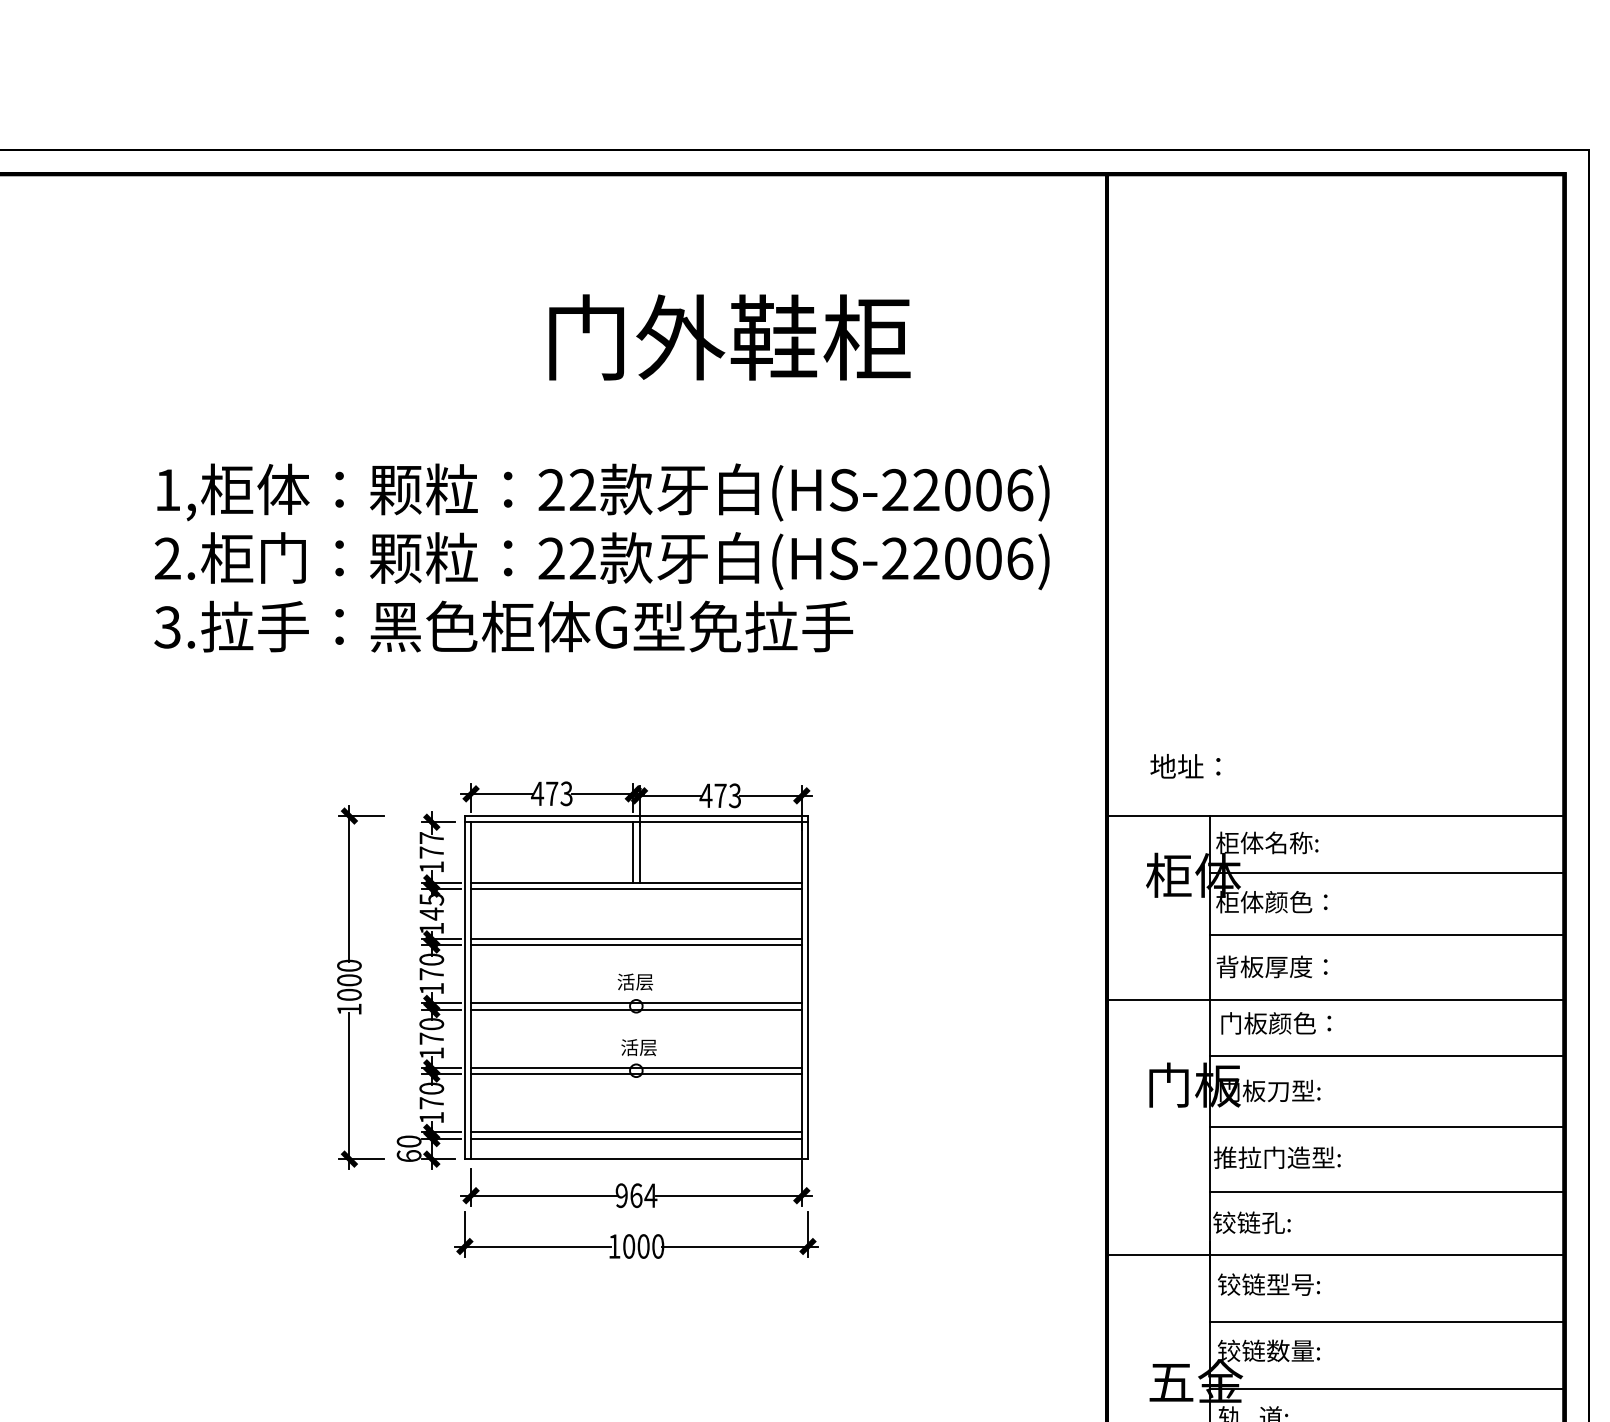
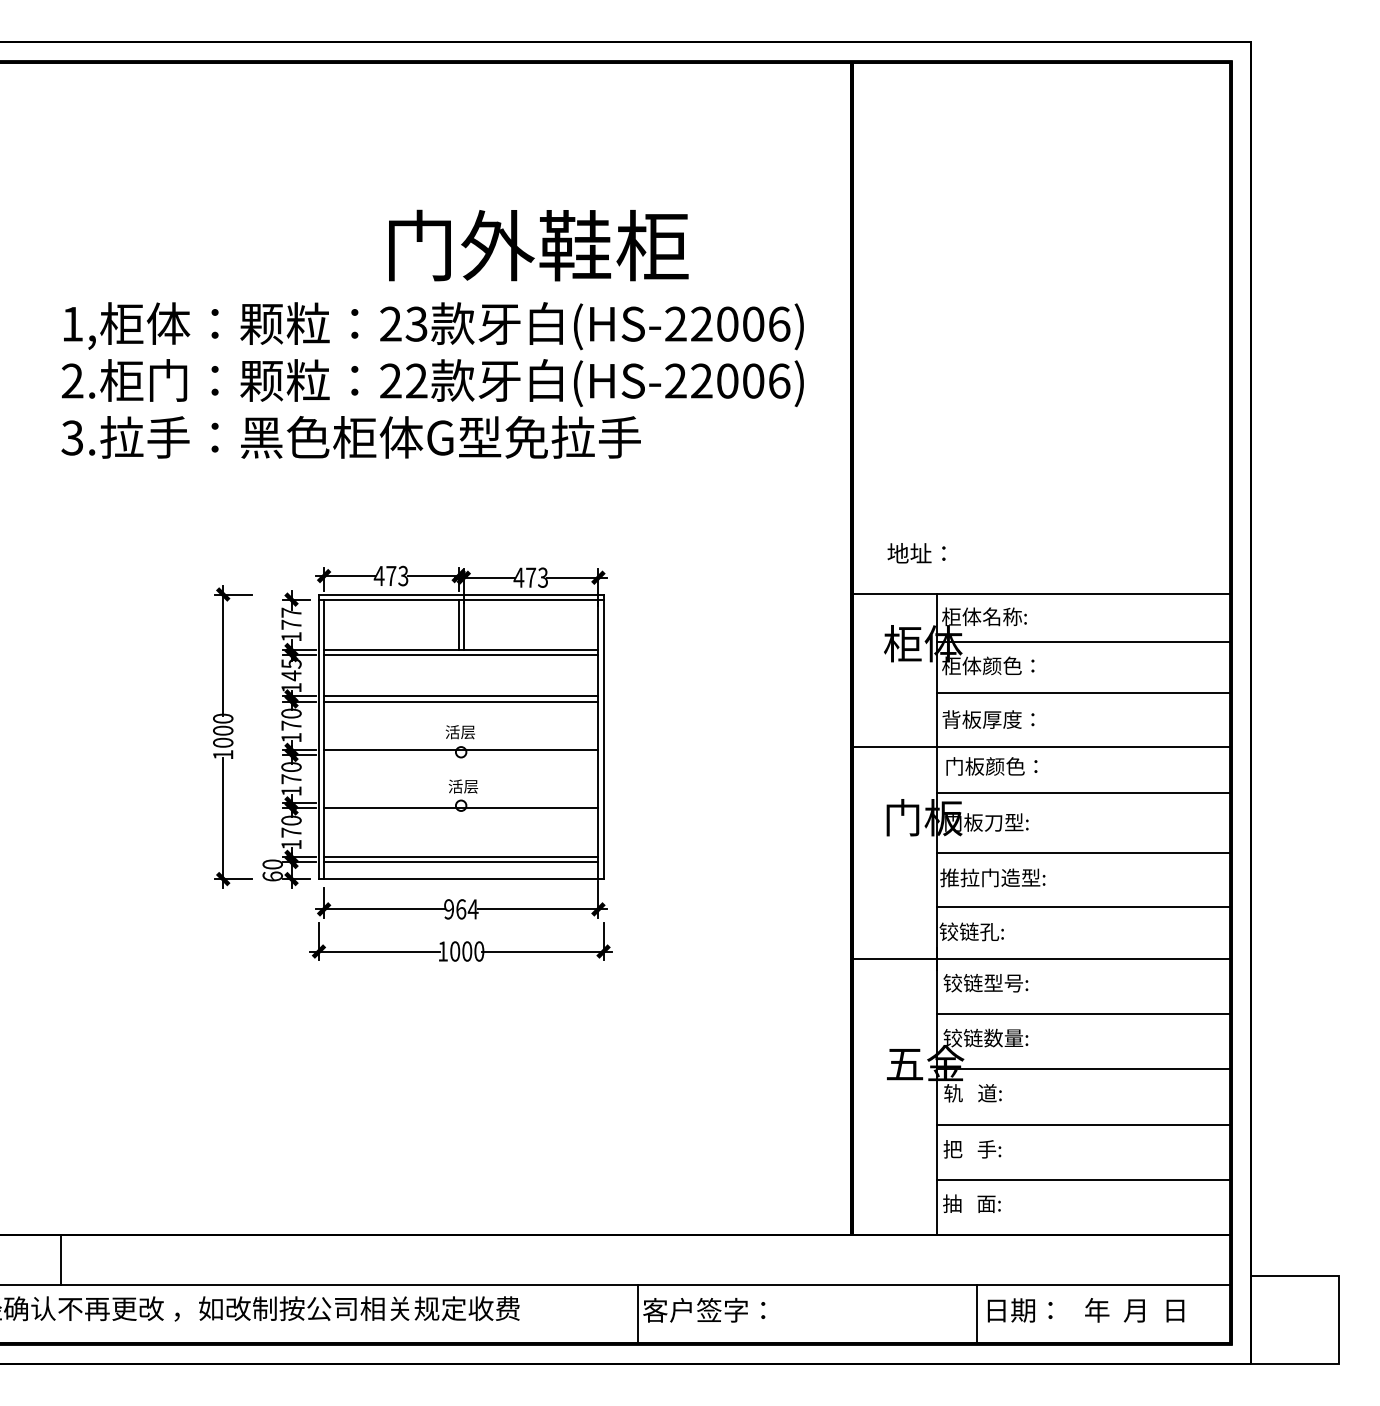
text: (729, 337) -> (538, 245), moved
text: (582, 489) -> (416, 323), 22 -> 23
line: (636, 1010) -> (461, 755), removed
line: (636, 1068) -> (461, 803), removed

